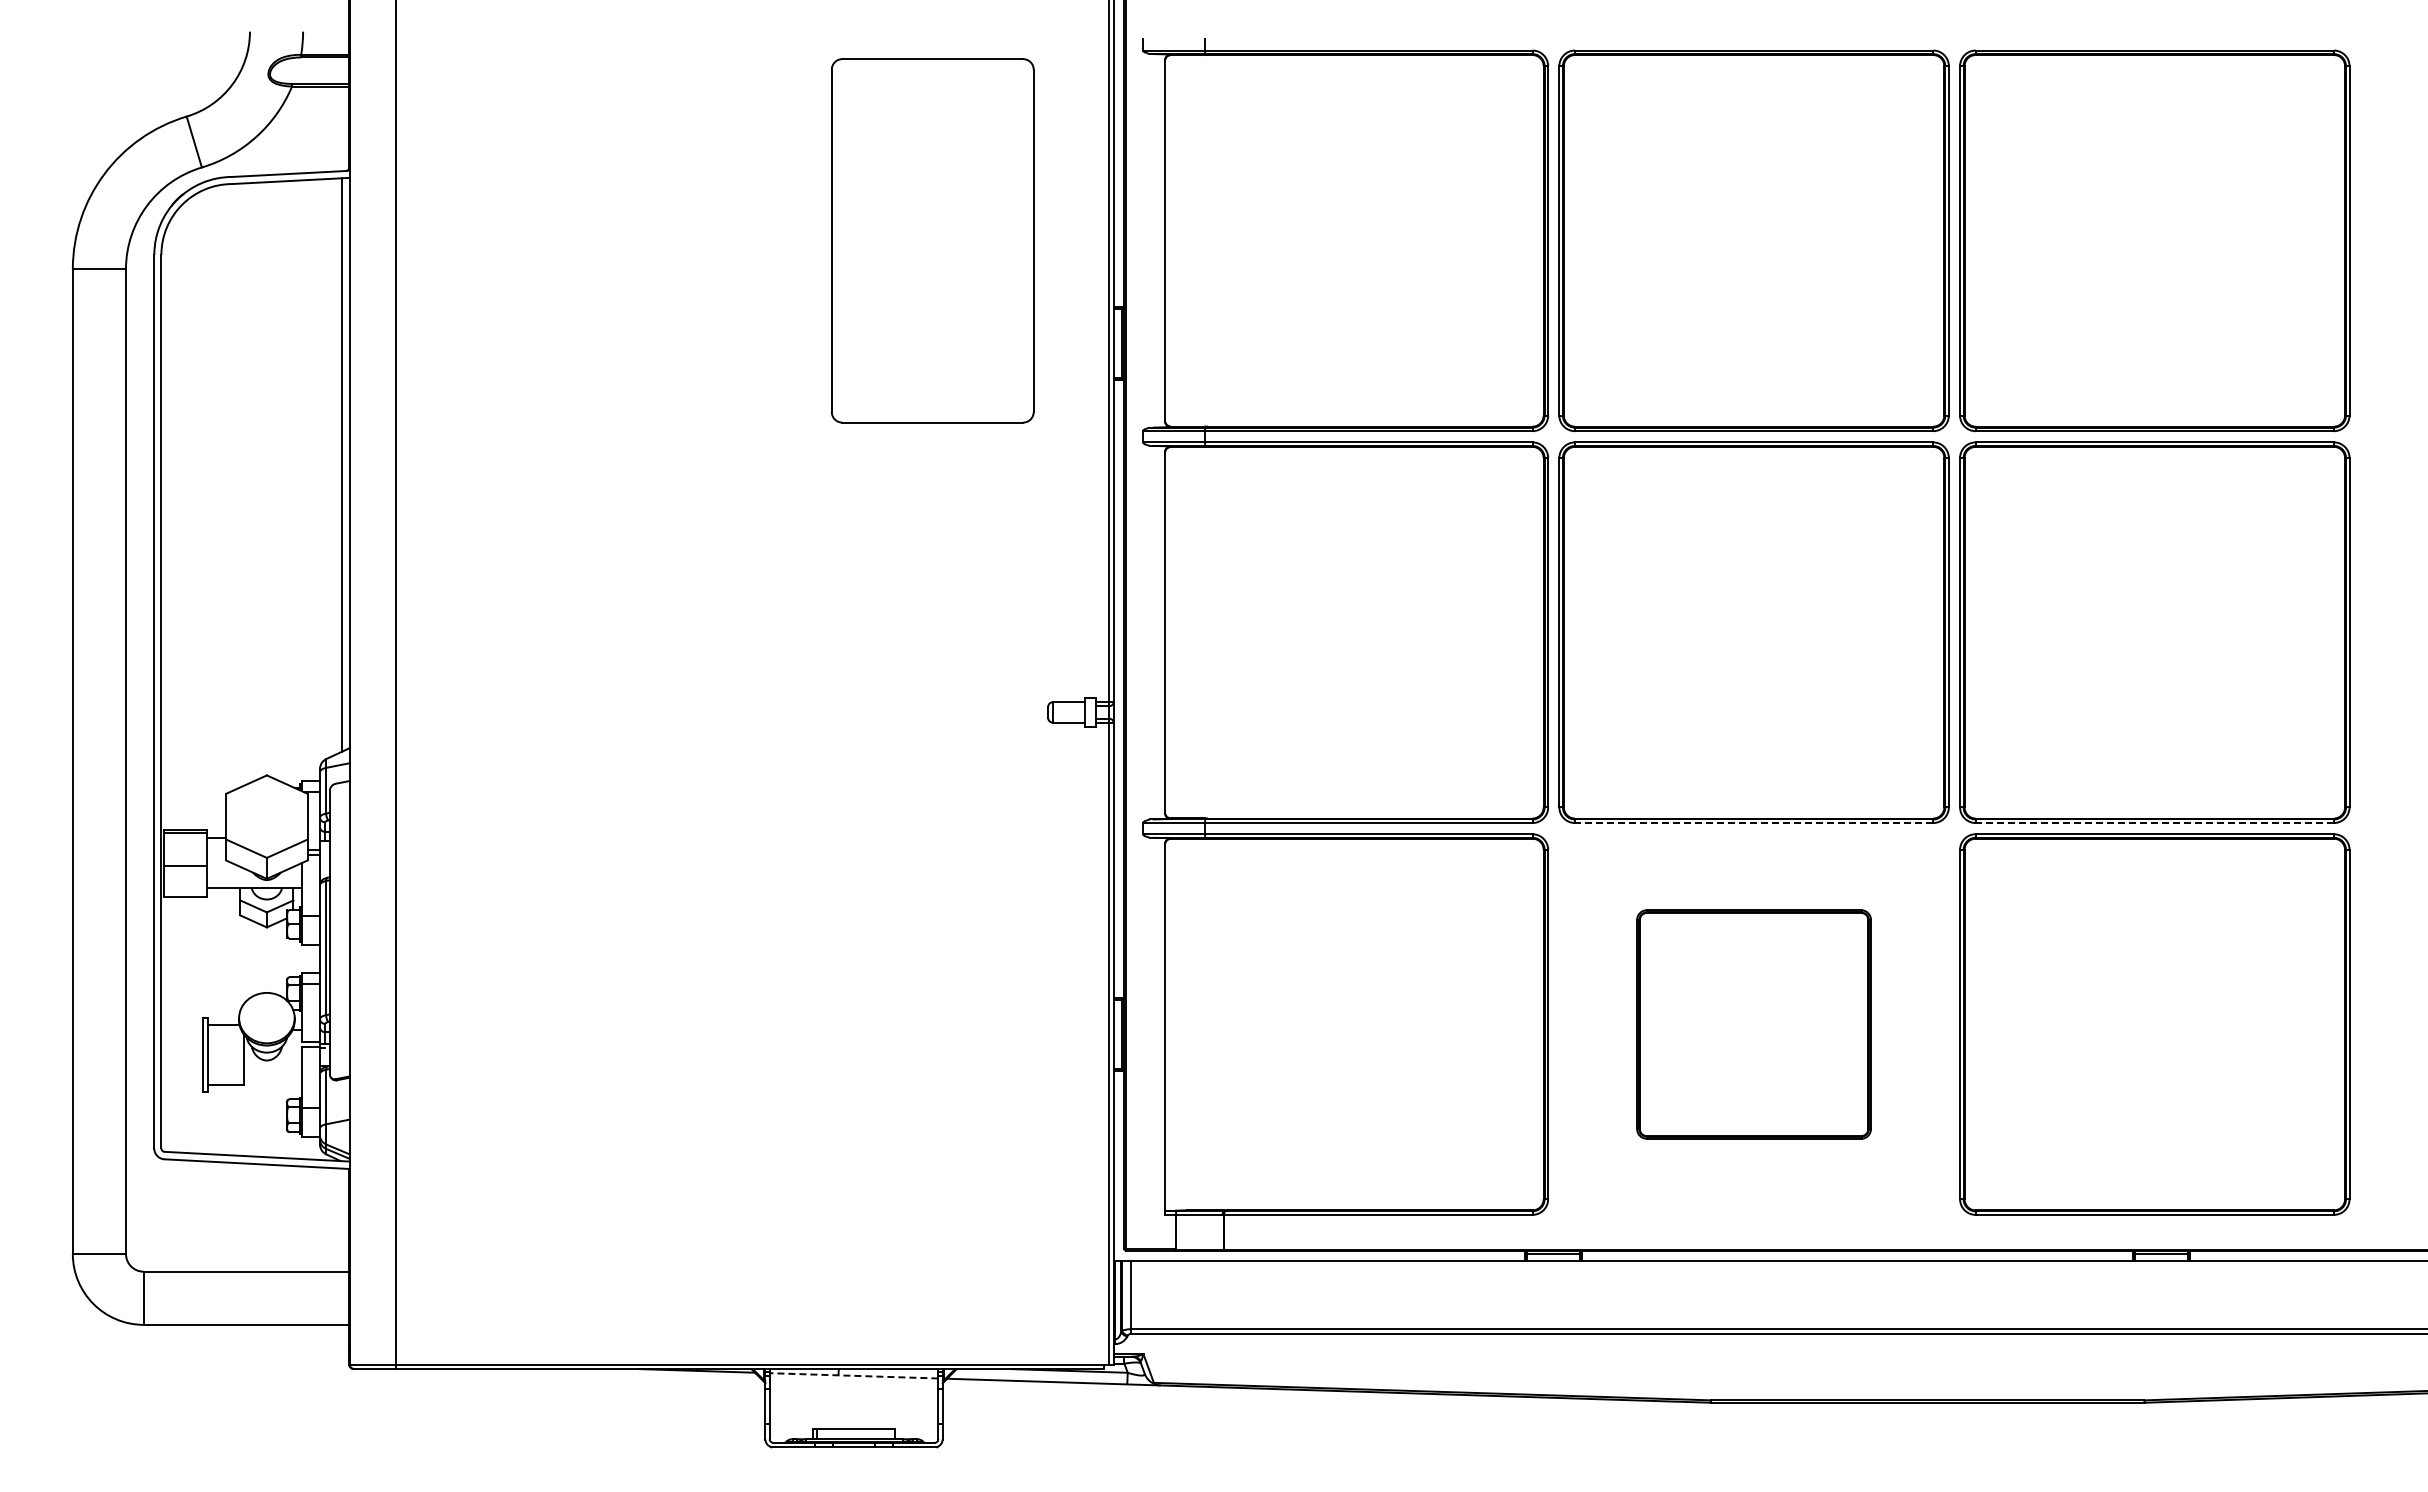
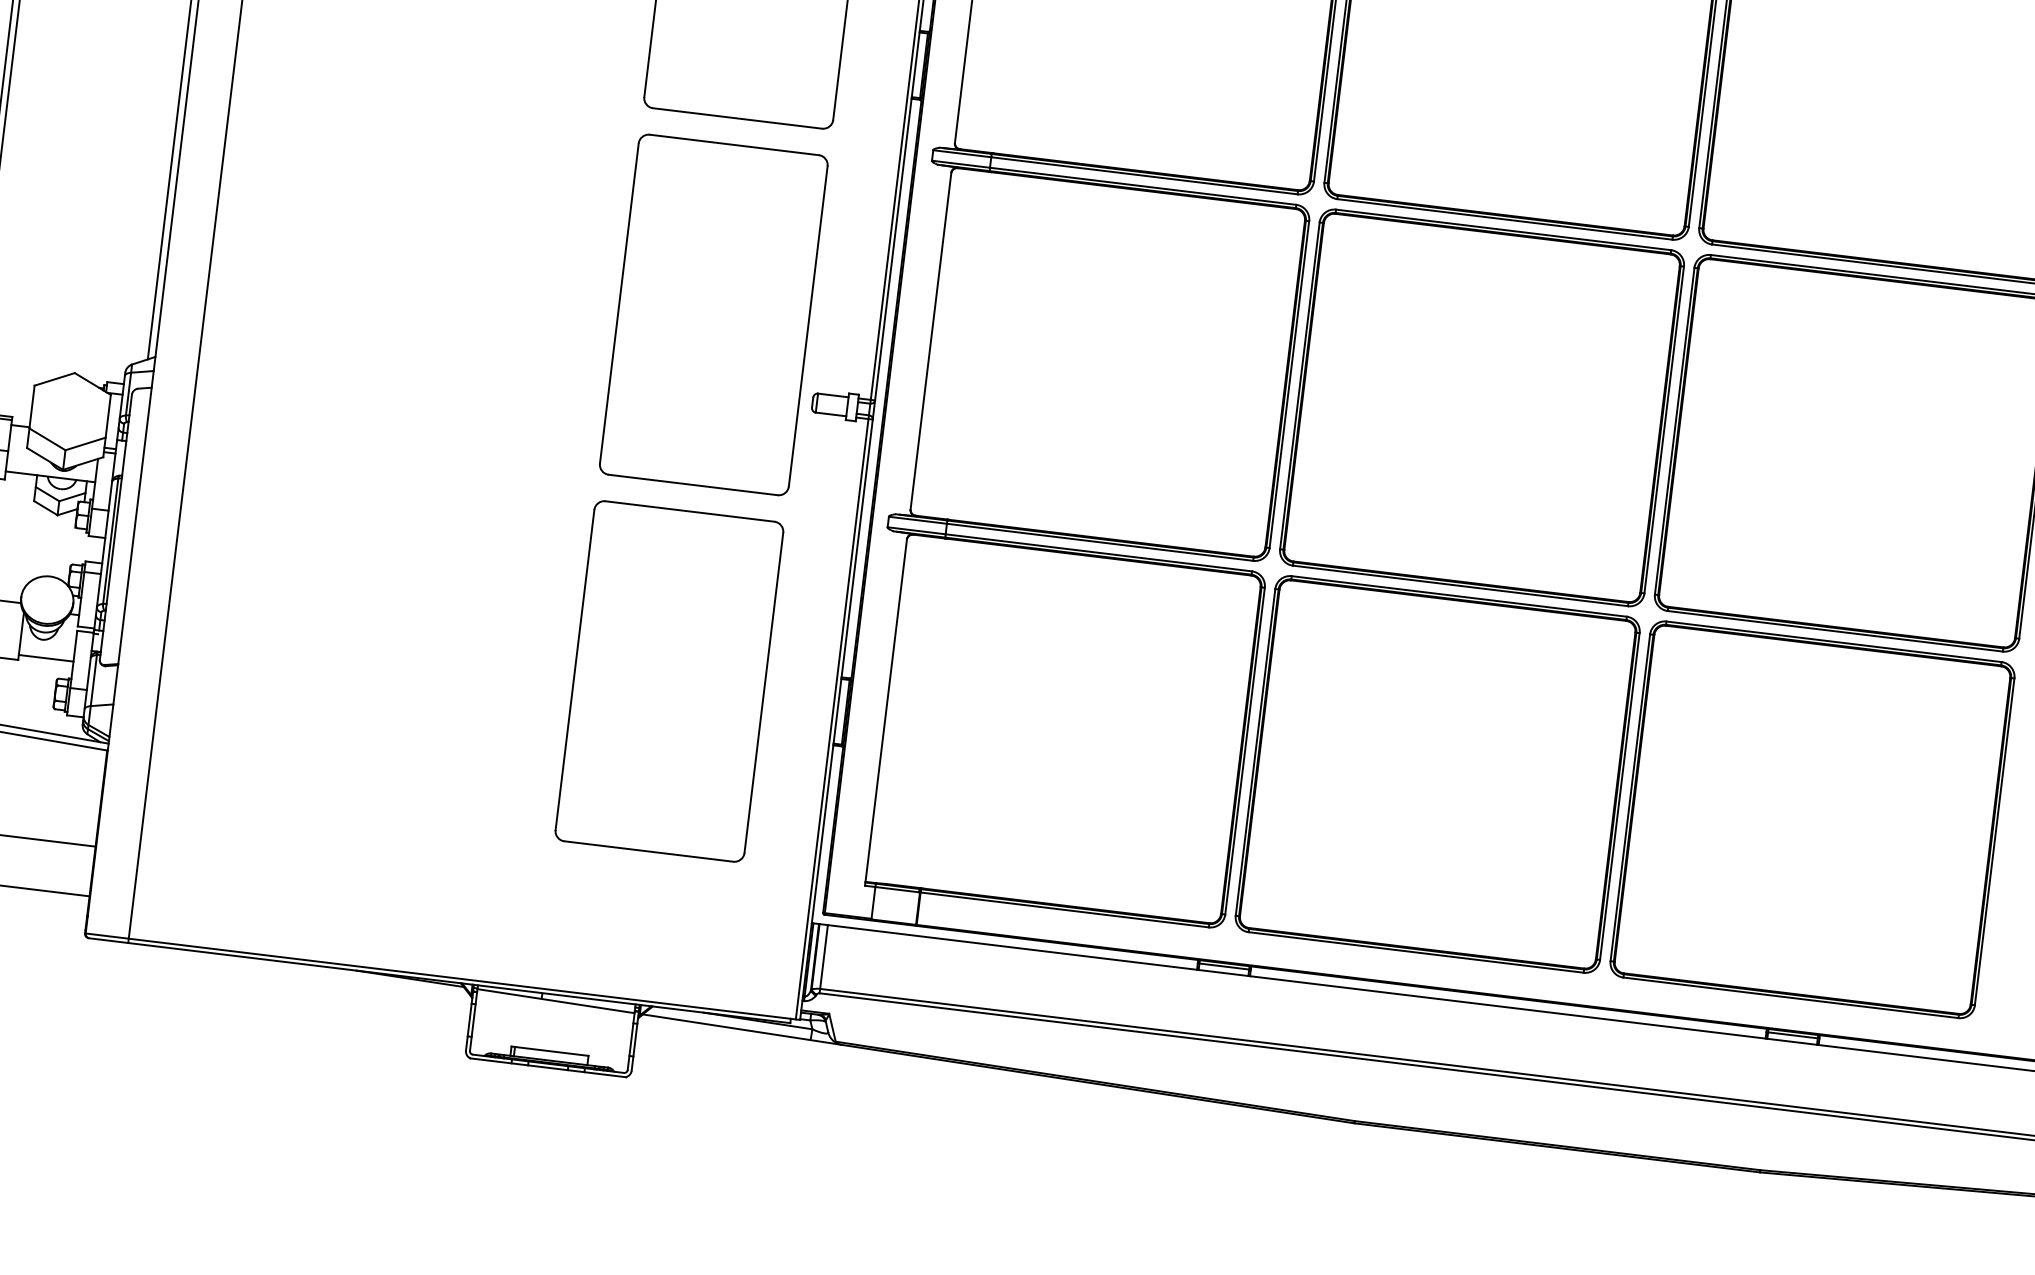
part: (932, 632) -> (713, 314), added
line: (1753, 823) -> (1459, 586), dashed -> solid
line: (2154, 823) -> (1834, 631), dashed -> solid
part: (932, 1024) -> (669, 681), added
part: (1753, 1024) -> (1437, 774), size x1.67
line: (272, 1079) -> (45, 658), added
line: (853, 1375) -> (555, 1000), dashed -> solid

